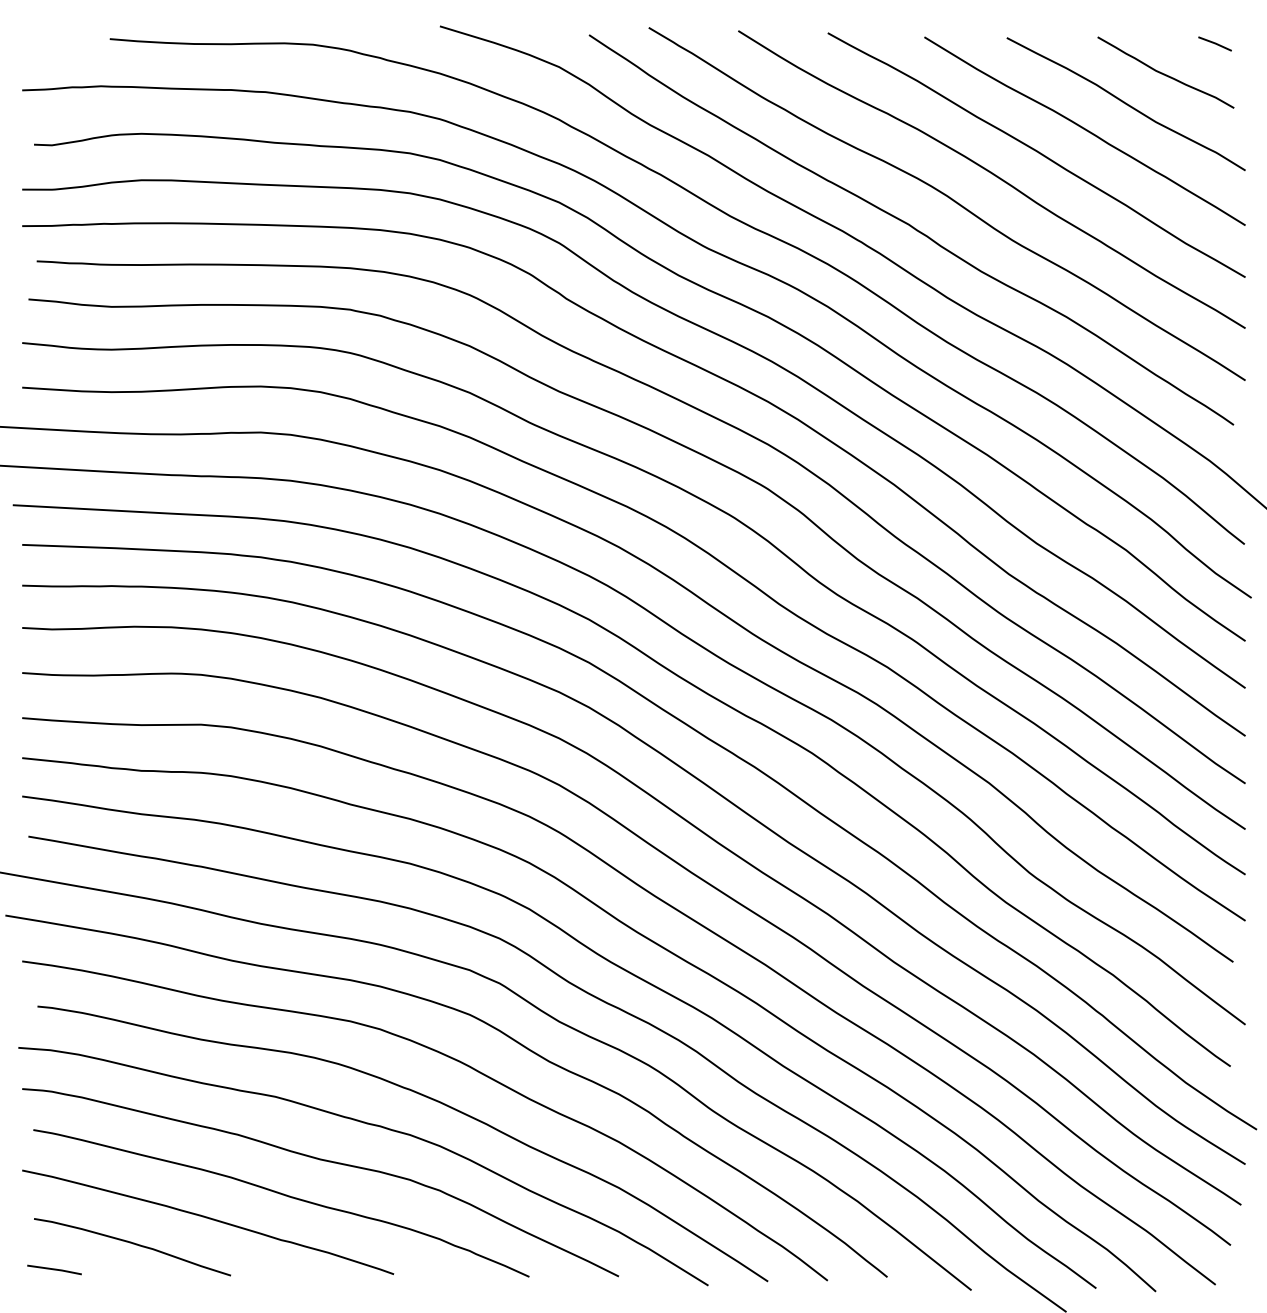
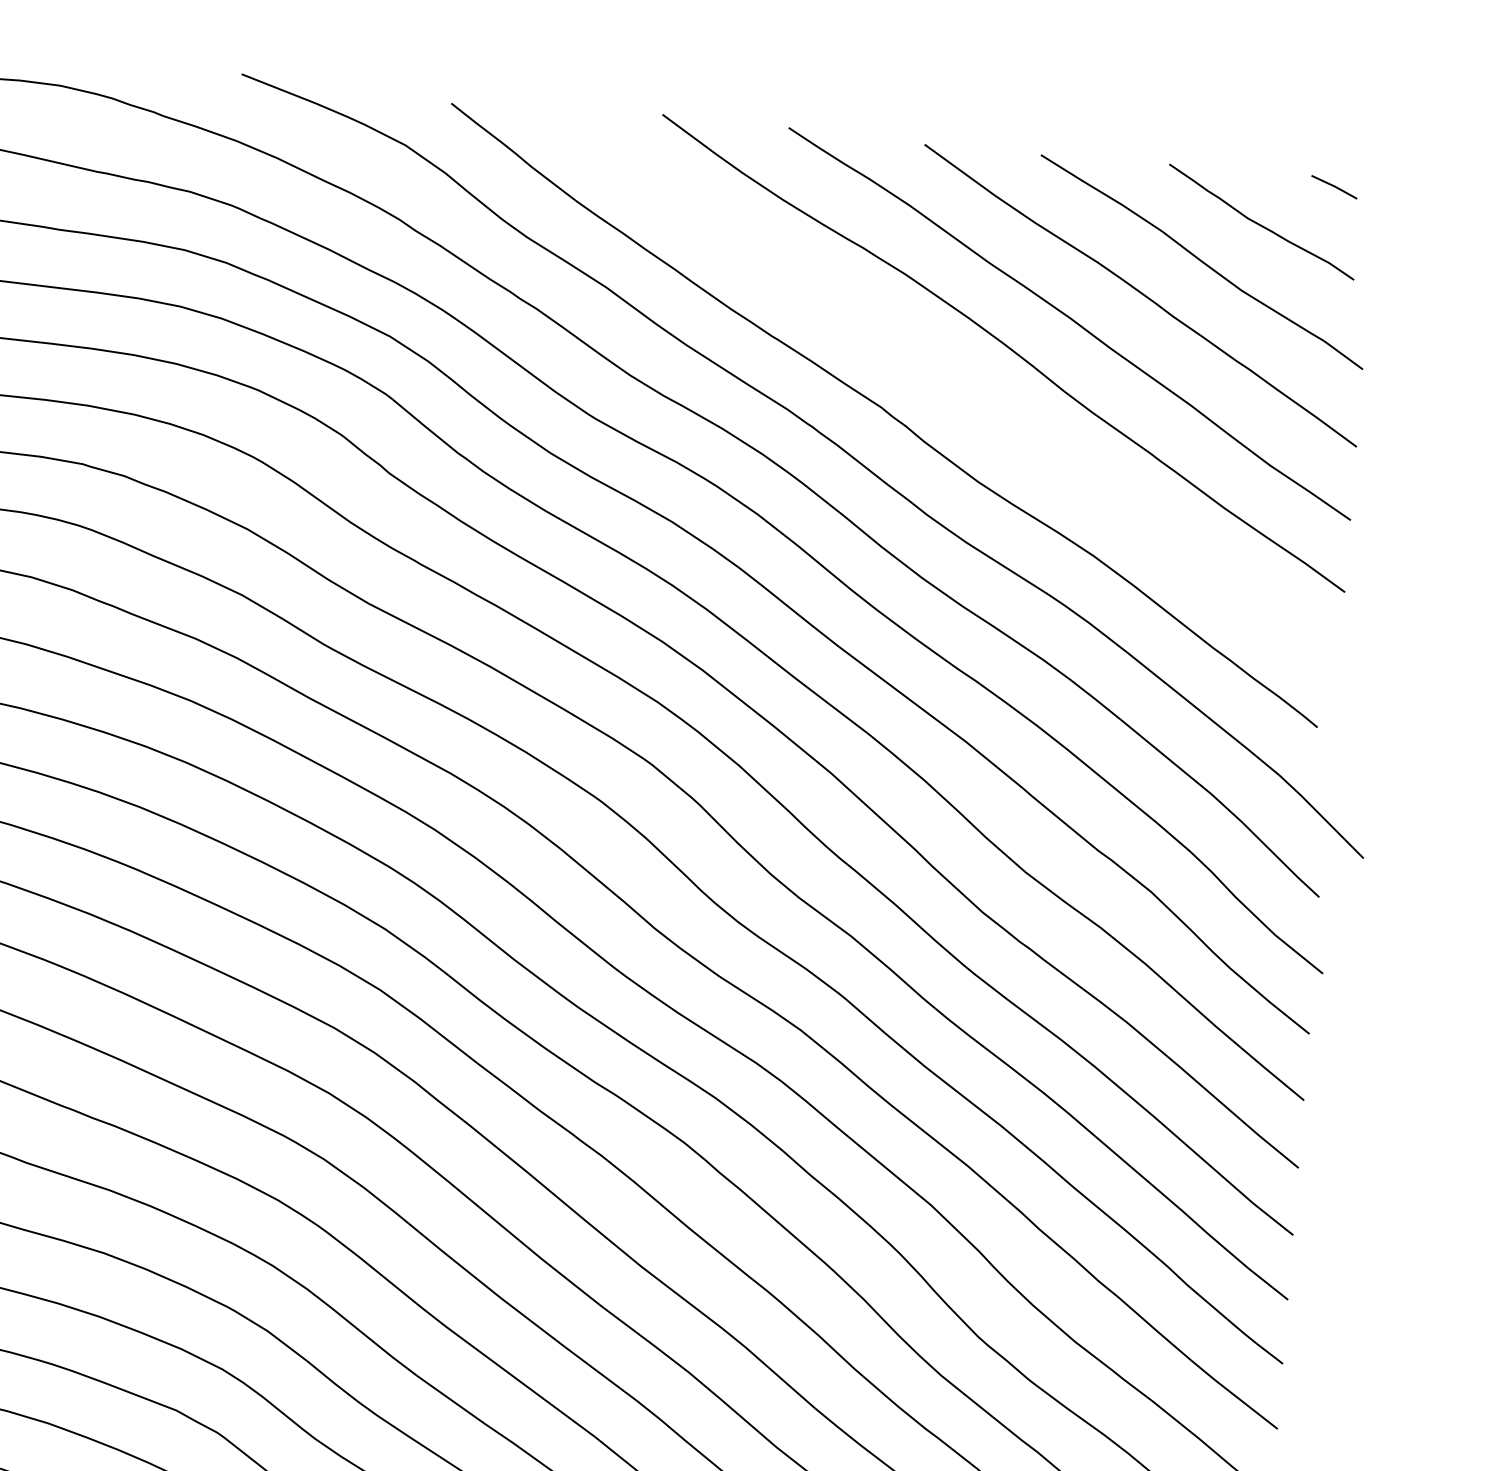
curve: (948, 198) -> (940, 375), removed

